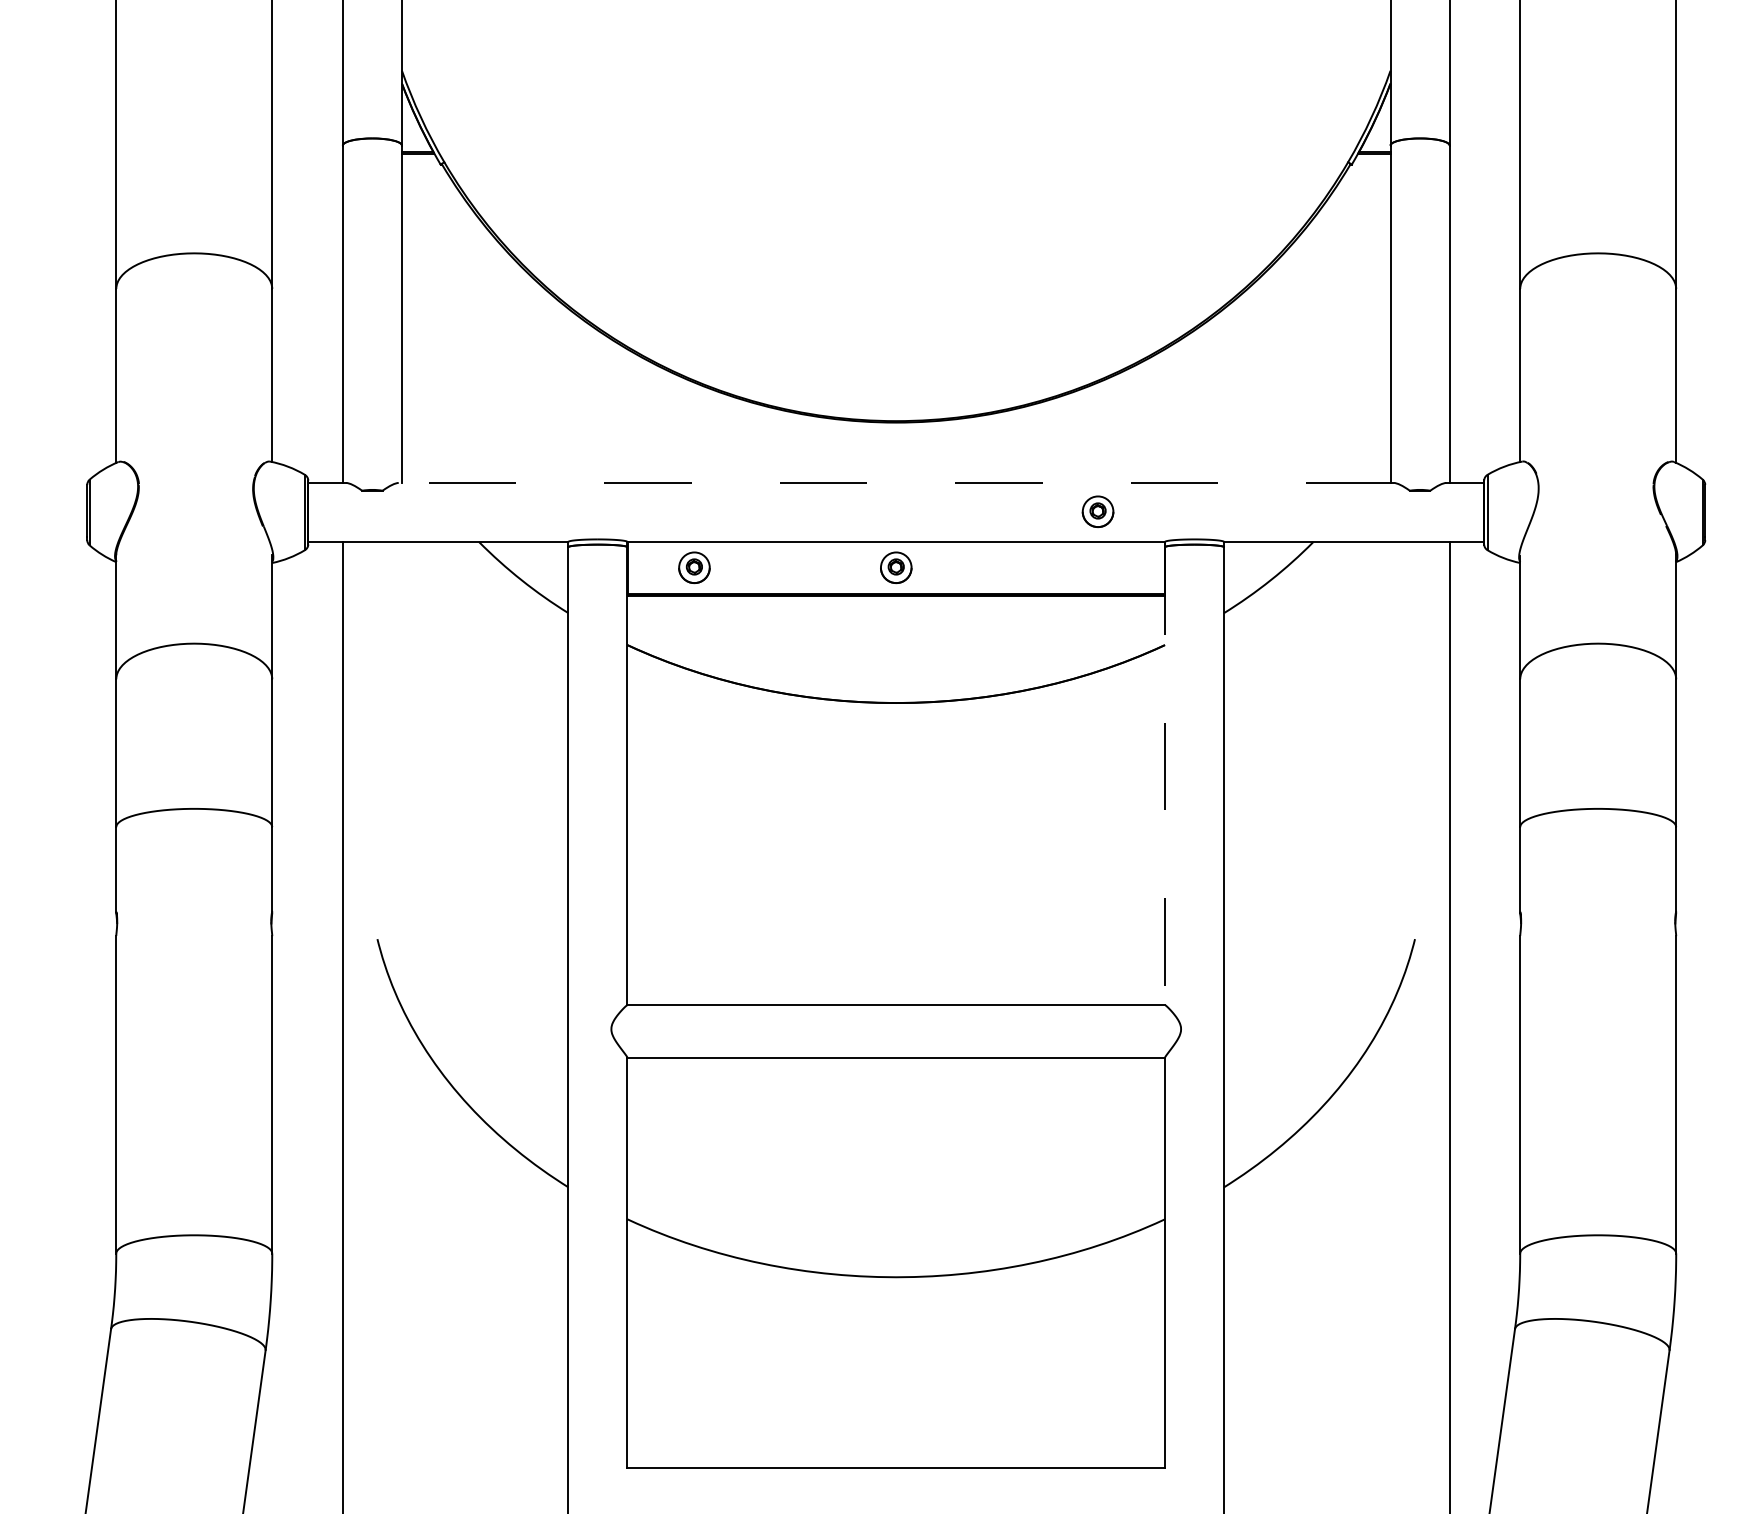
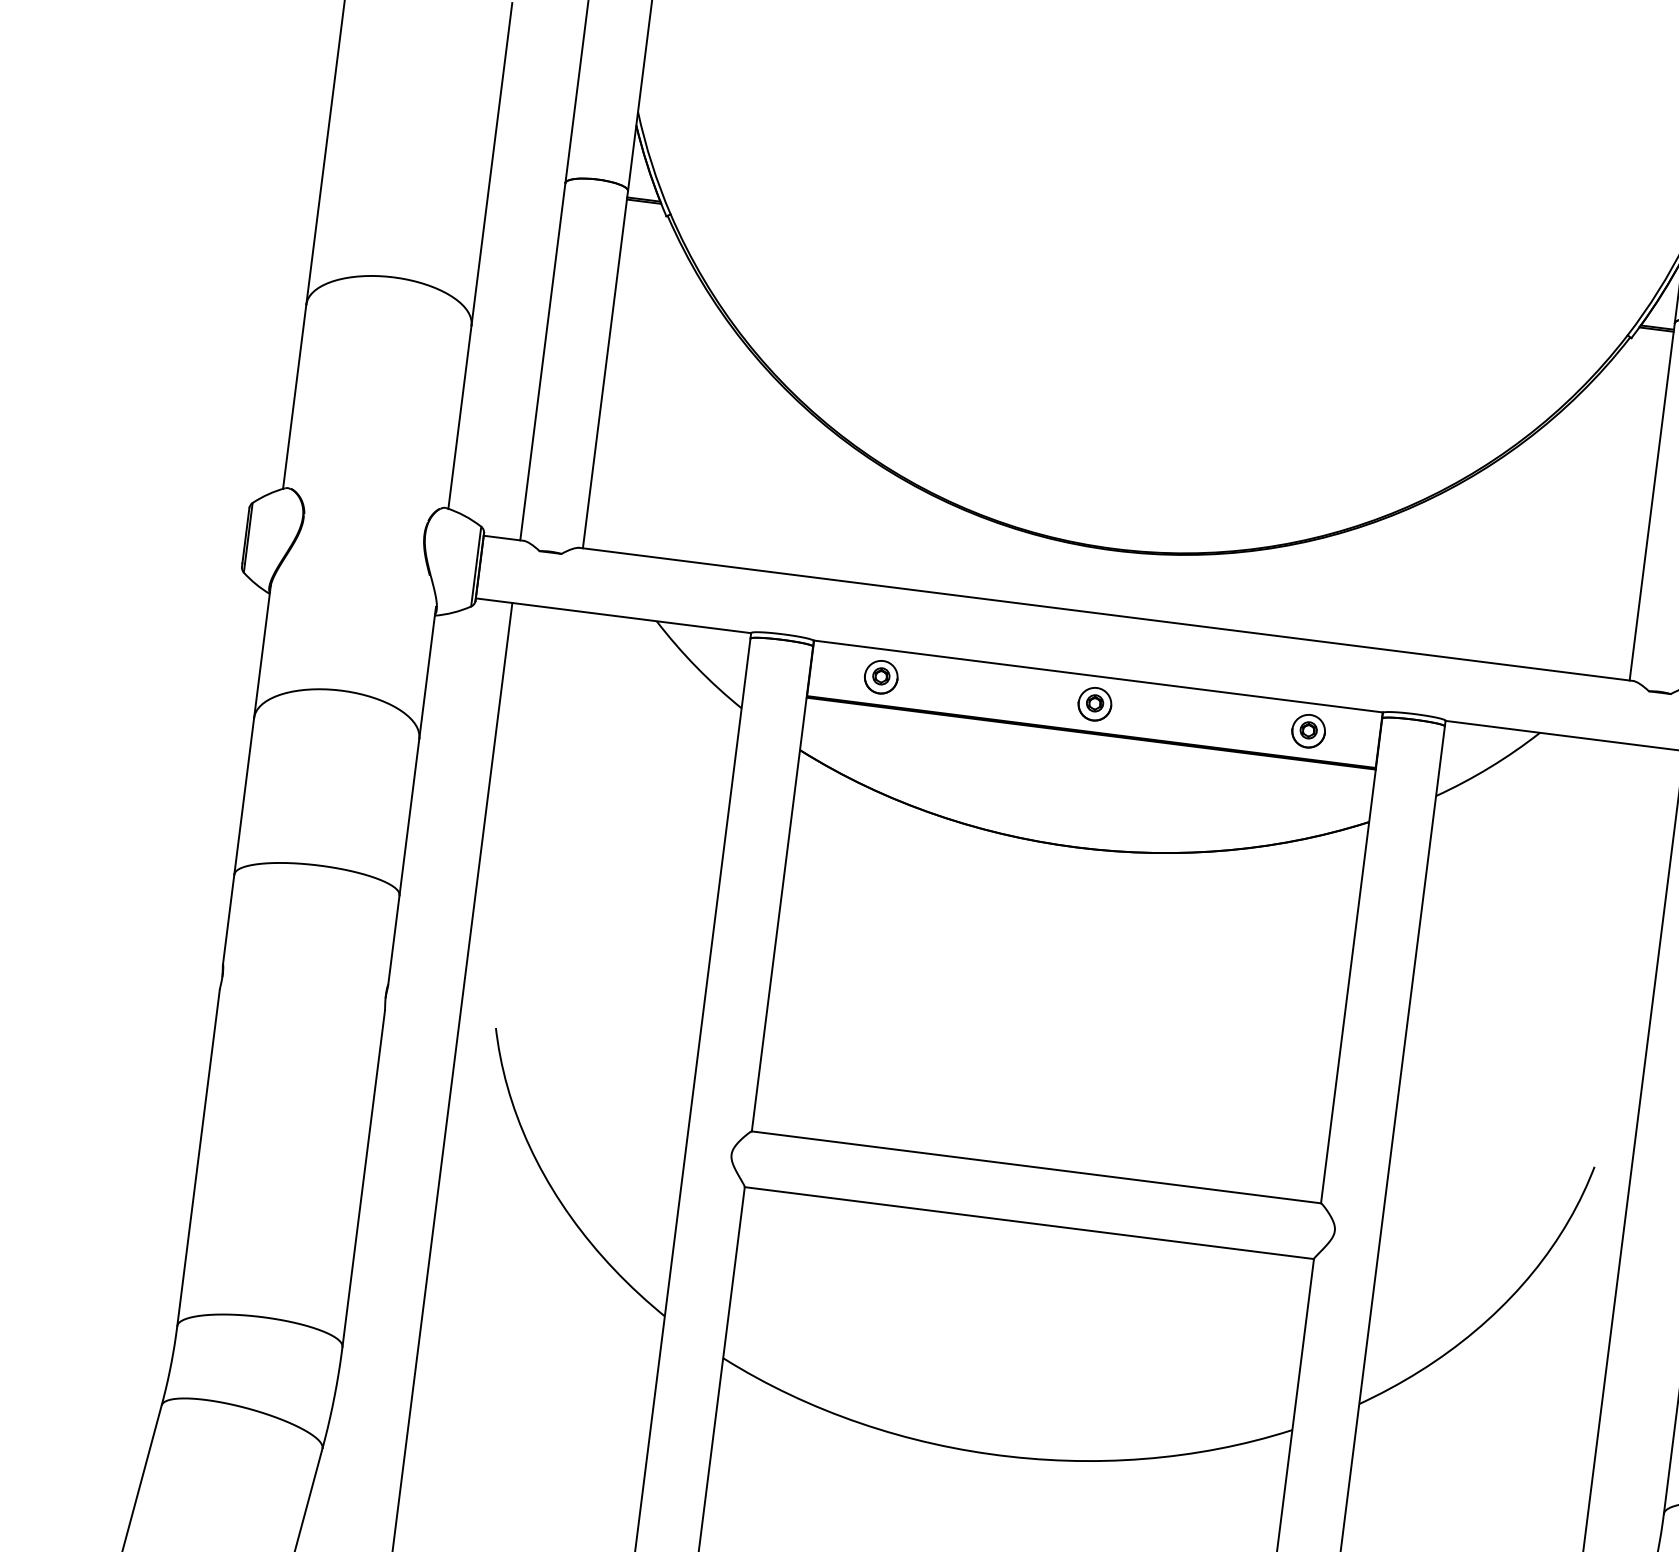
line: (896, 482) -> (1106, 613), dashed -> solid
part: (1097, 511) -> (1308, 730), moved
line: (1165, 776) -> (1352, 961), dashed -> solid

